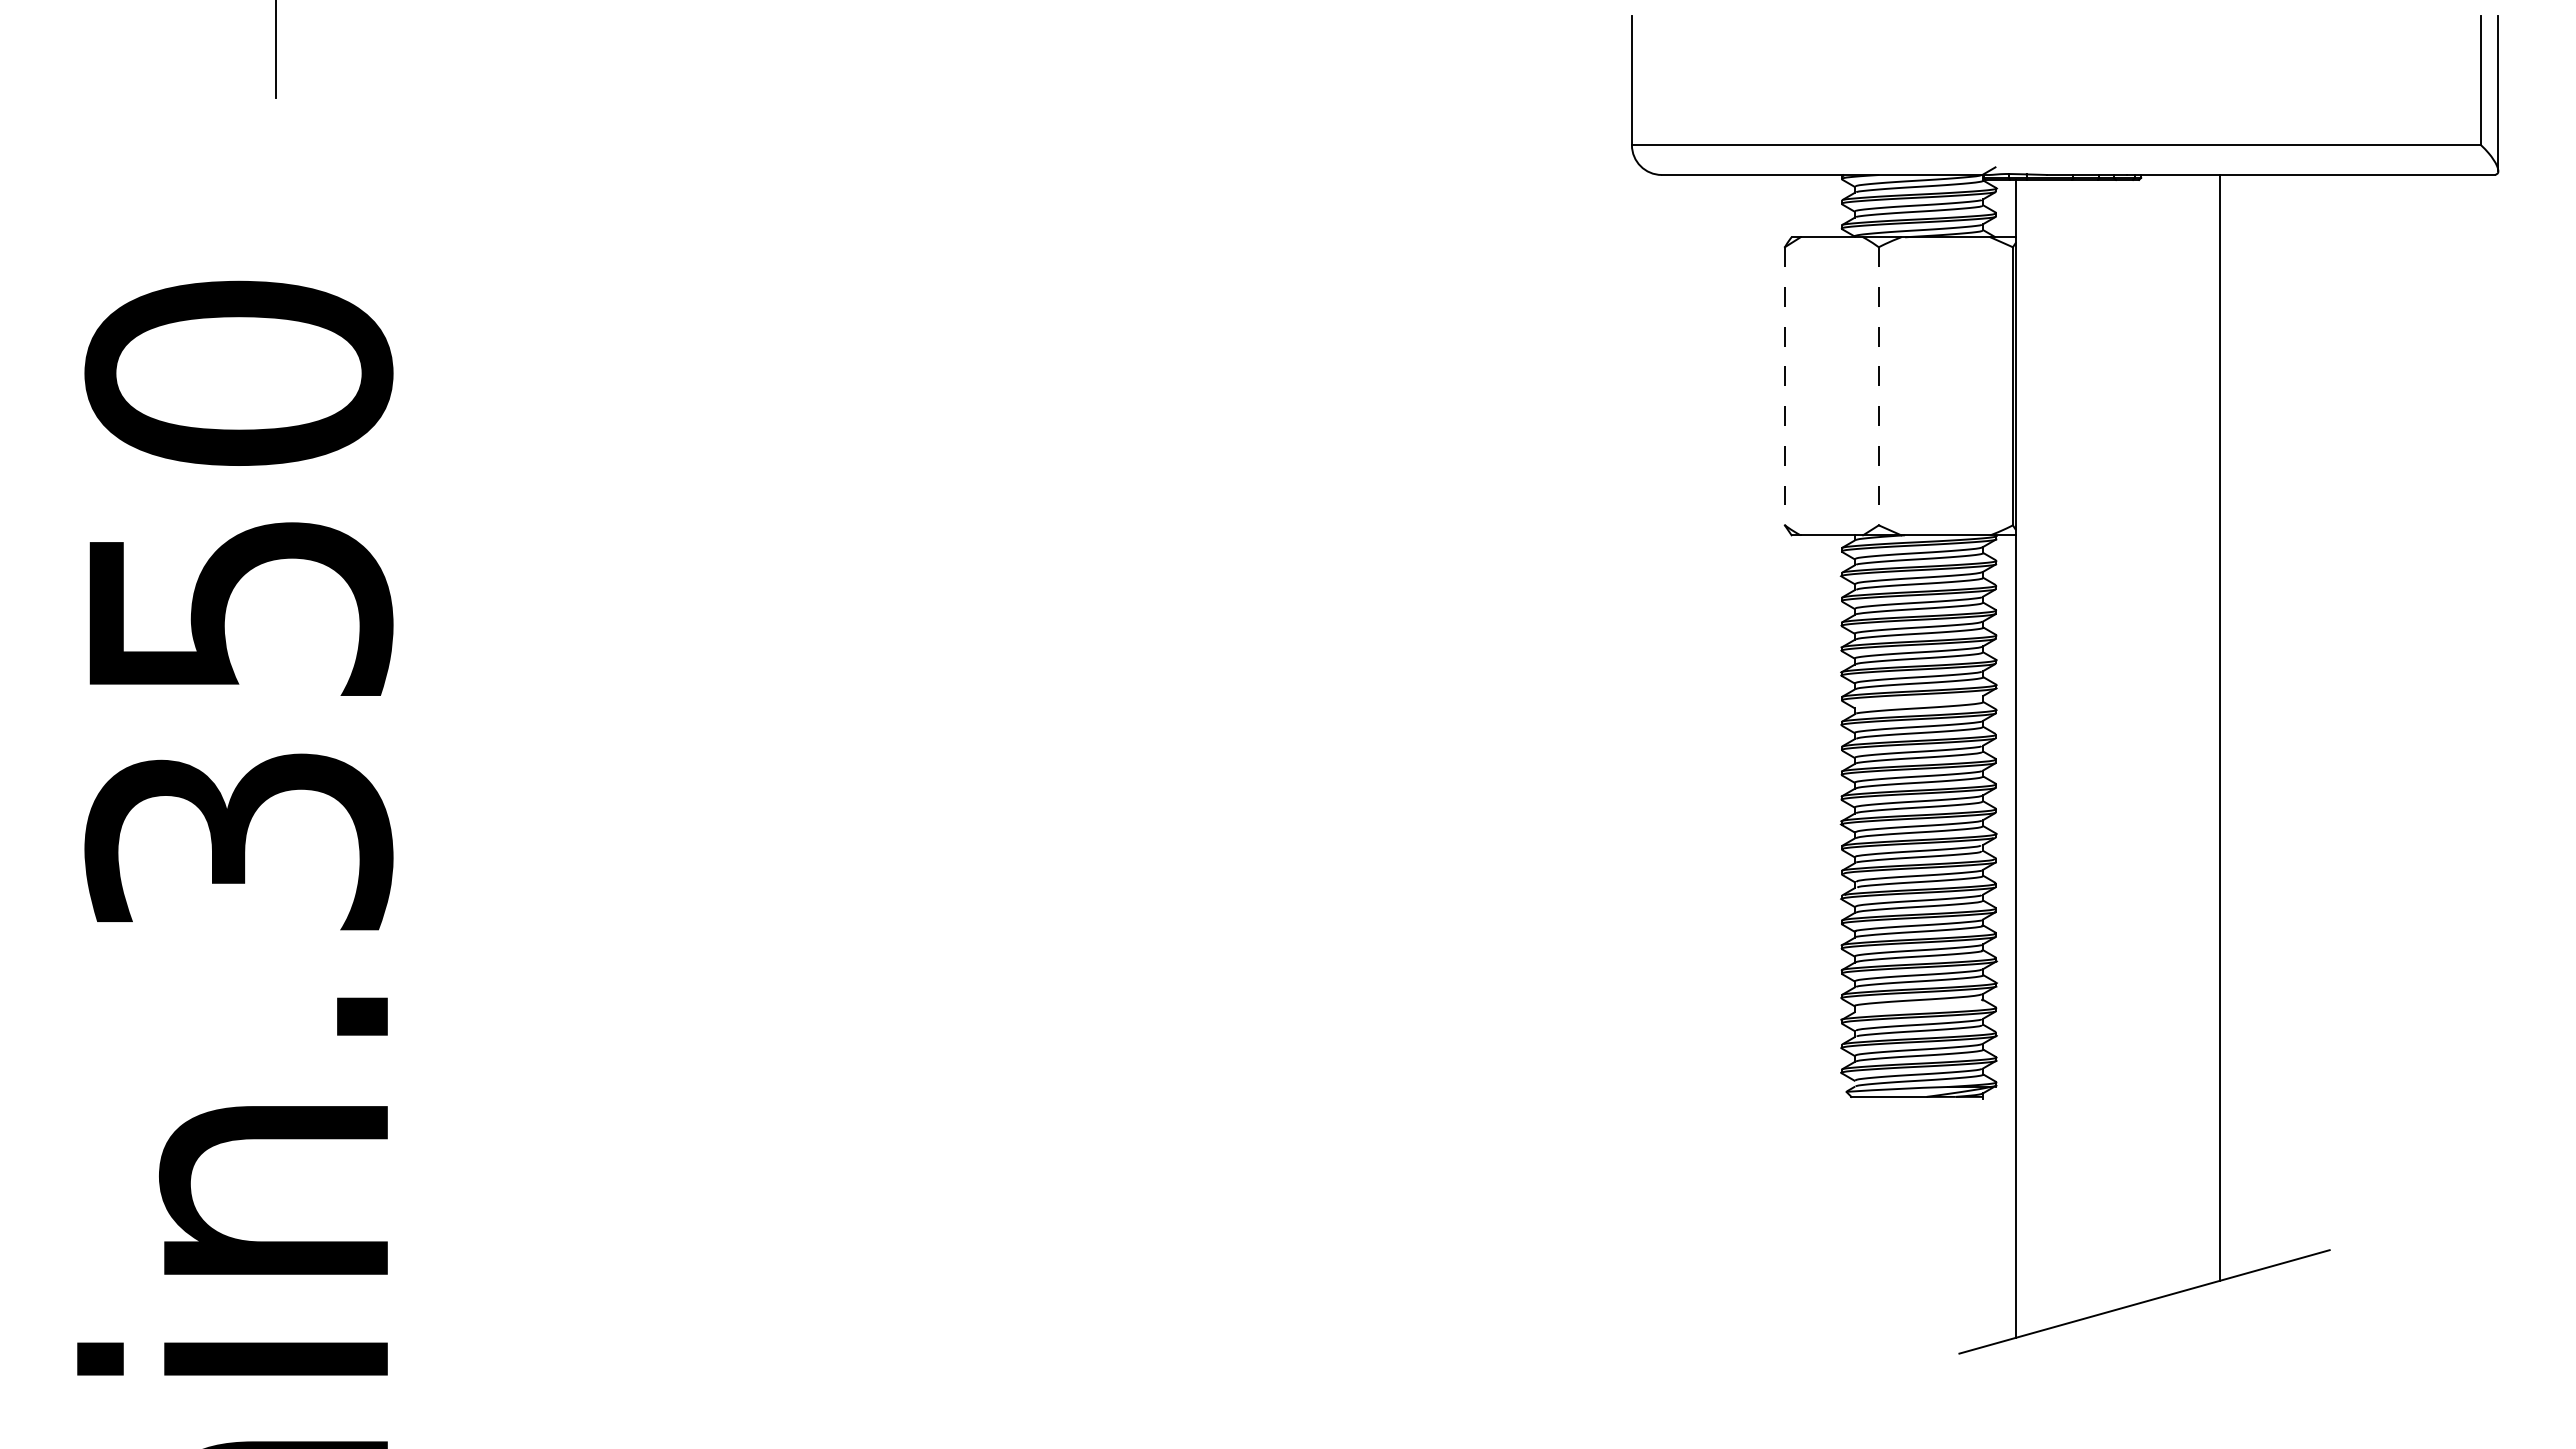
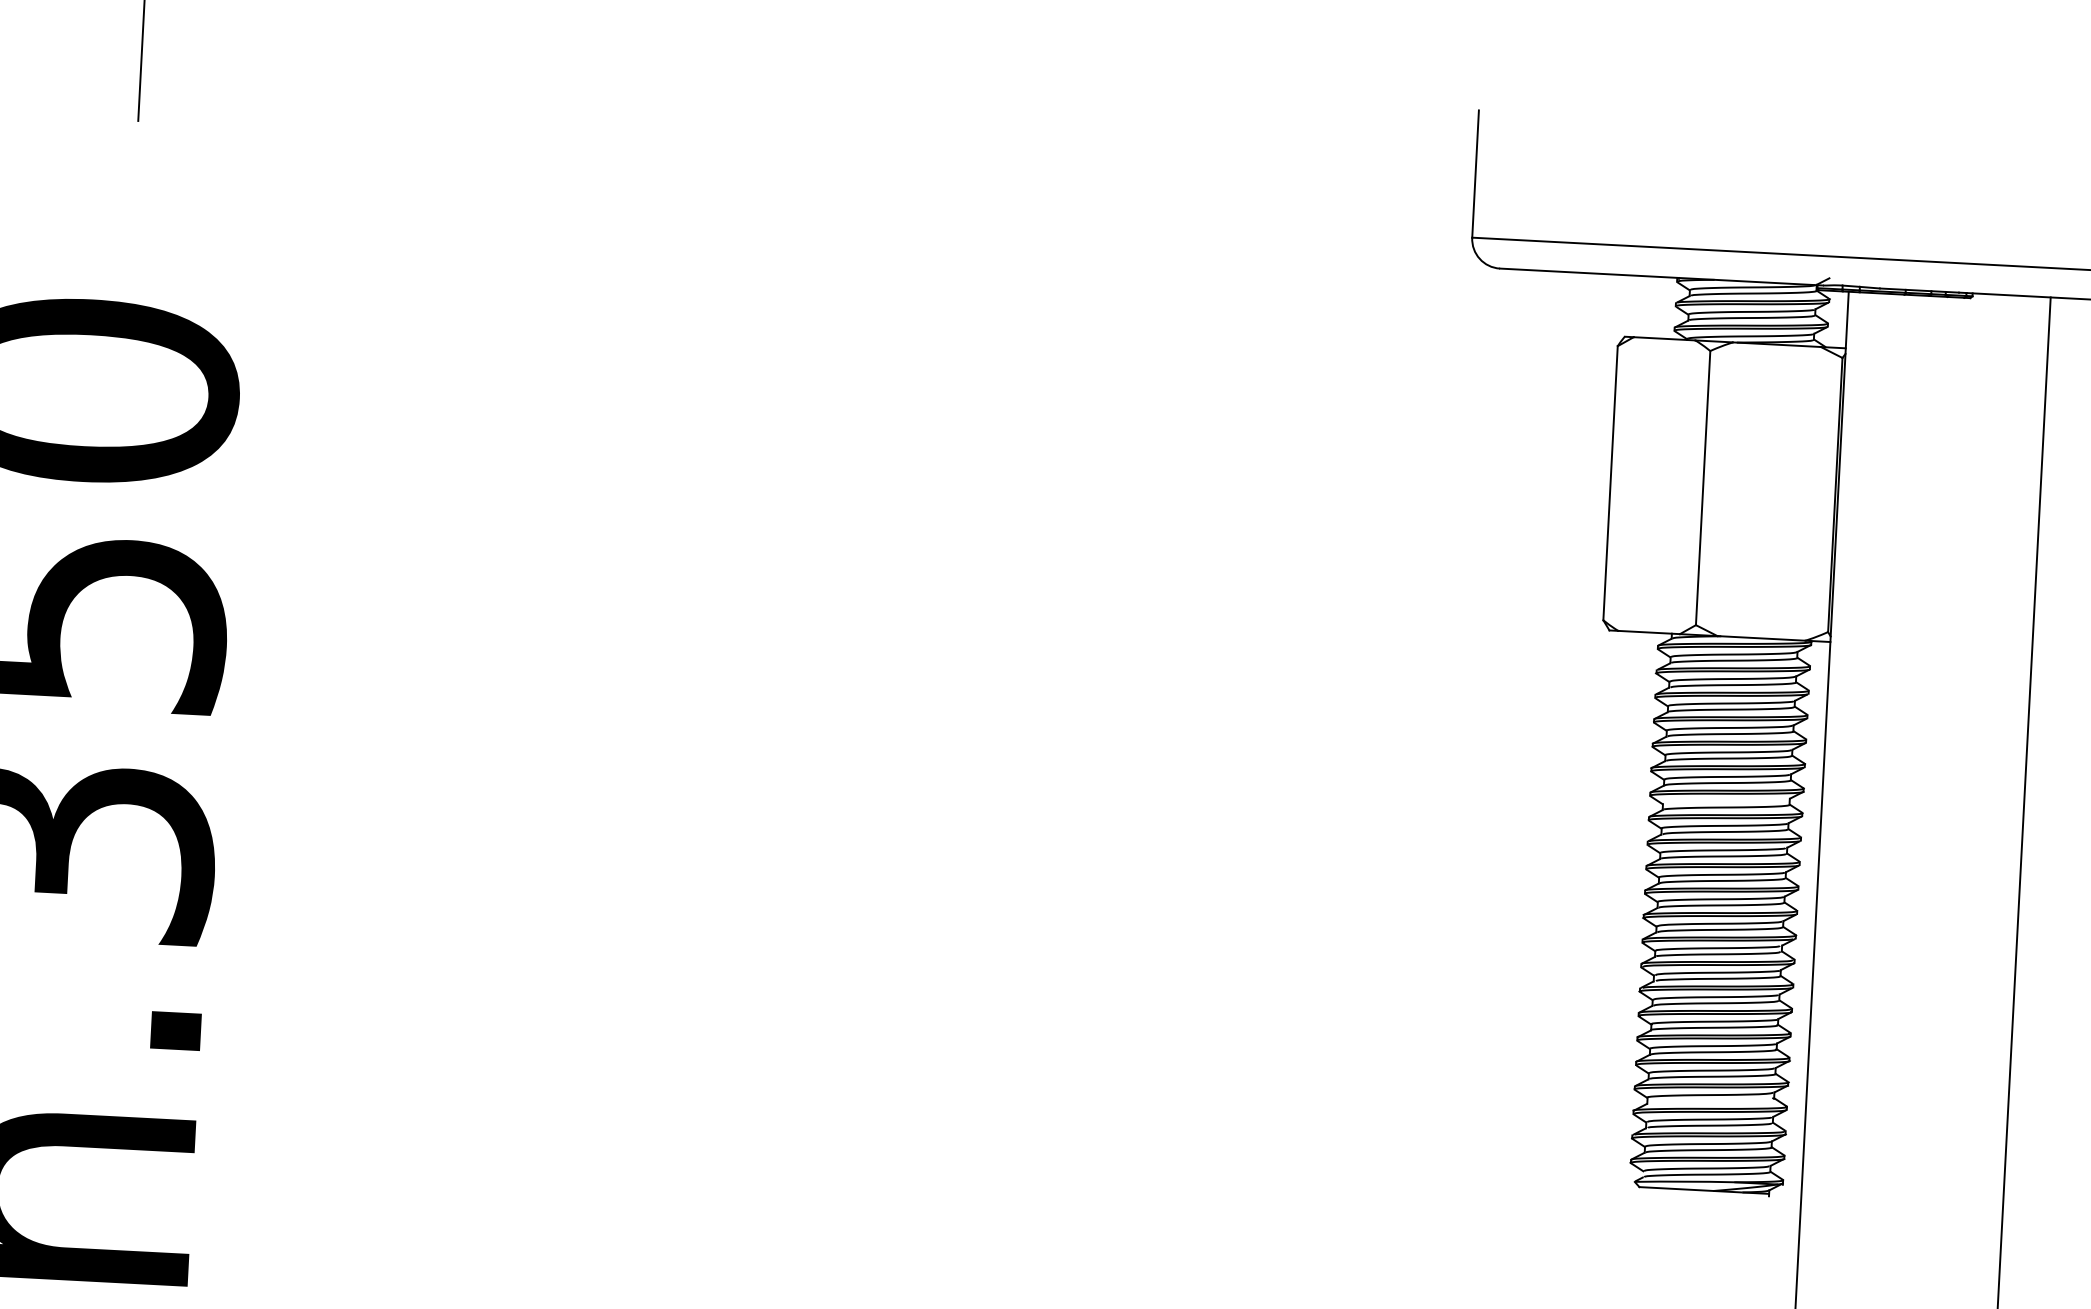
line: (1784, 386) -> (1610, 483), dashed -> solid
line: (1878, 386) -> (1702, 488), dashed -> solid

